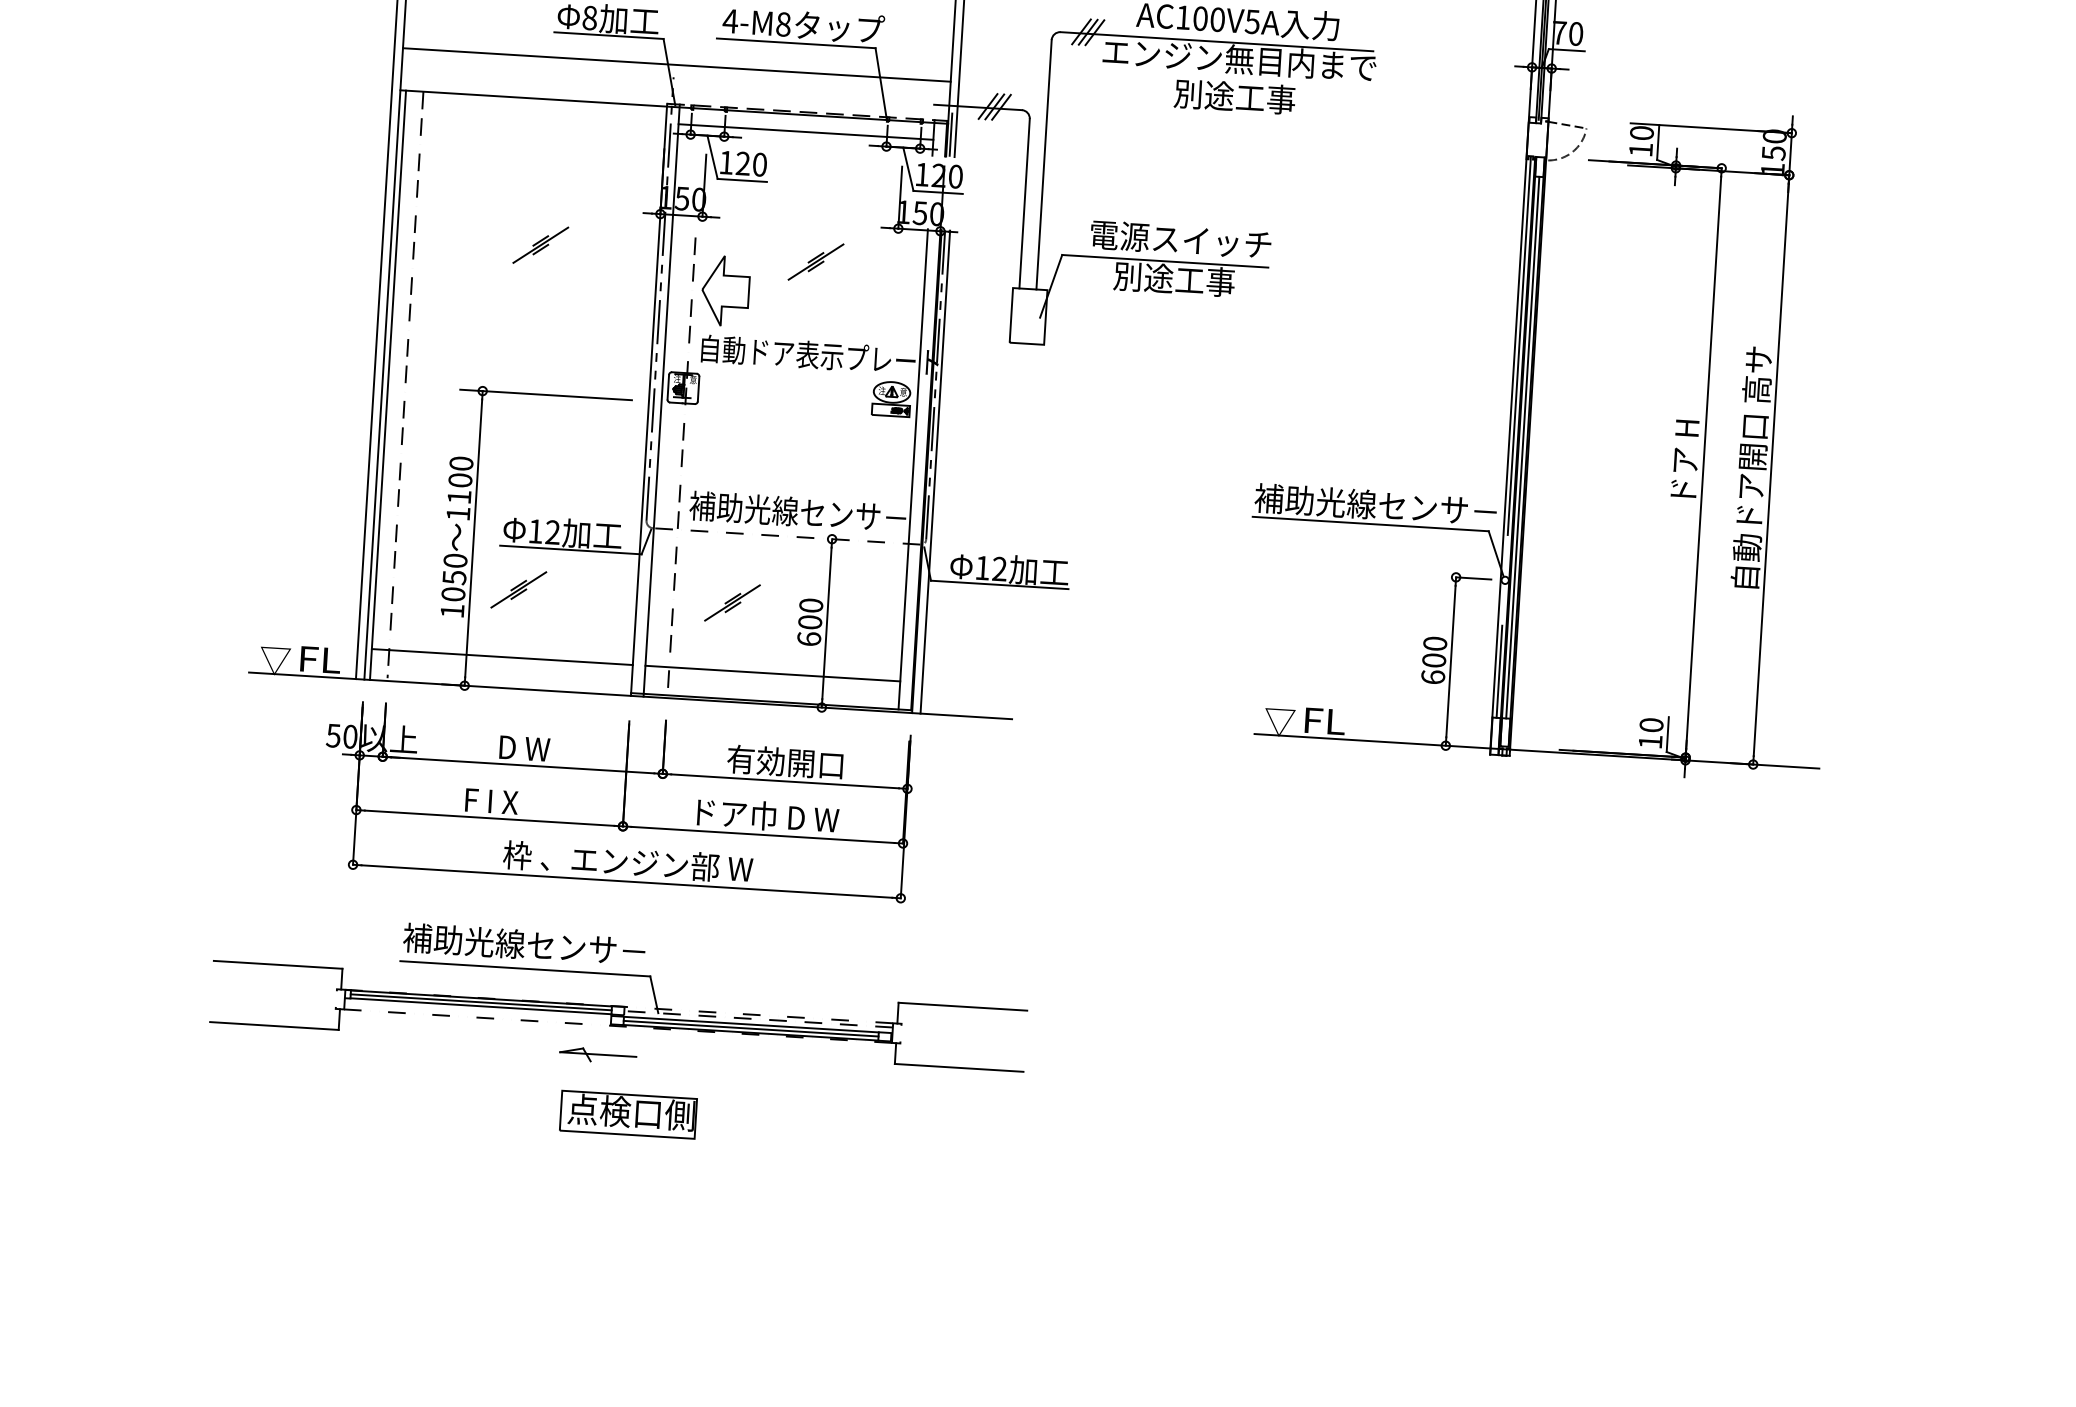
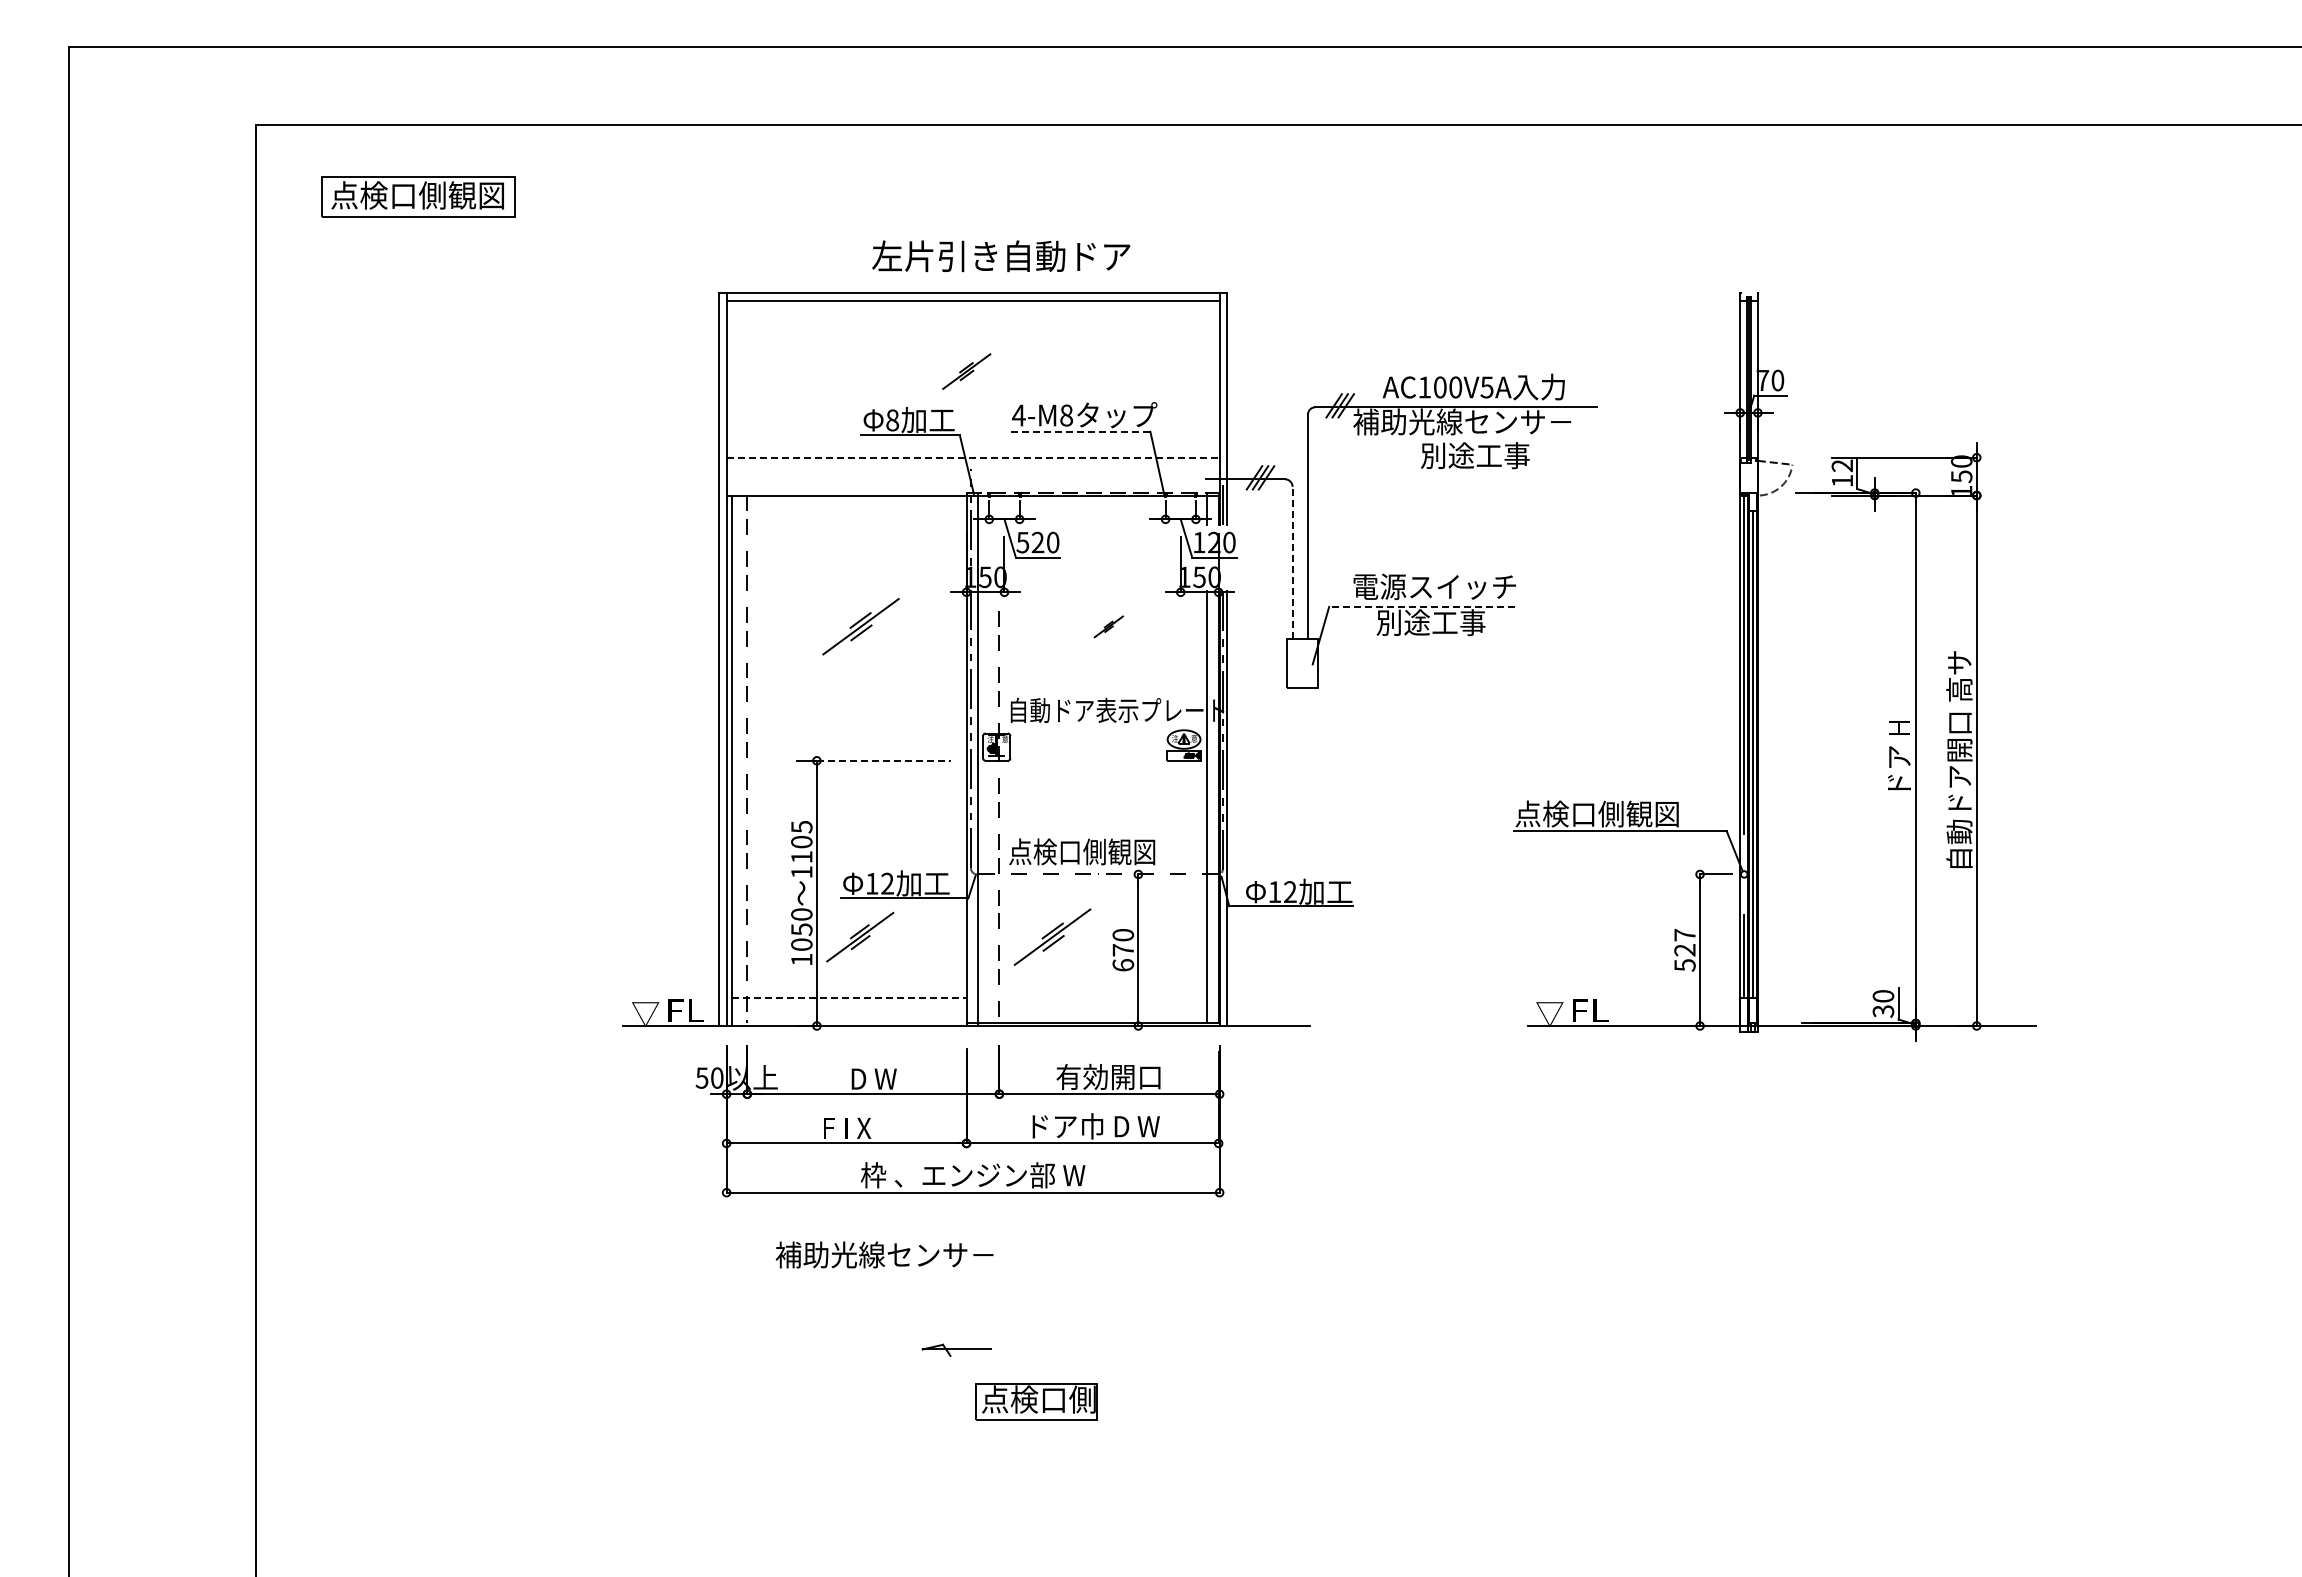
line: (795, 43) -> (1078, 431), solid -> dashed
text: (1238, 58) -> (1476, 421), エンジン無目内まで -> 補助光線センサ－
line: (677, 64) -> (973, 457), solid -> dashed
line: (805, 131) -> (1092, 510), removed
text: (1642, 132) -> (1842, 465), 10 -> 12
text: (725, 162) -> (1022, 542), 120 -> 520
line: (1024, 203) -> (1292, 562), solid -> dashed
part: (540, 244) -> (860, 626), size x1.6
line: (1164, 260) -> (1421, 606), solid -> dashed
part: (815, 261) -> (1108, 626), size x0.6
part: (725, 290) -> (1029, 657), removed
line: (557, 395) -> (884, 760), solid -> dashed
text: (461, 463) -> (801, 826), 1100 -> 1105
text: (1375, 504) -> (1623, 813), 補助光線センサ－ -> 点検口側観図
text: (797, 511) -> (1105, 851), 補助光線センサ－ -> 点検口側観図
part: (518, 589) -> (859, 936), size x1.4
part: (732, 602) -> (1052, 936), size x1.6
text: (810, 622) -> (1123, 950), 600 -> 670
line: (502, 657) -> (849, 998), solid -> dashed
text: (1433, 659) -> (1684, 949), 600 -> 527
line: (772, 673) -> (1092, 998), removed
text: (1650, 742) -> (1883, 1011), 10 -> 30
part: (618, 1010) -> (972, 1308), removed
part: (628, 1114) -> (1036, 1401), moved

